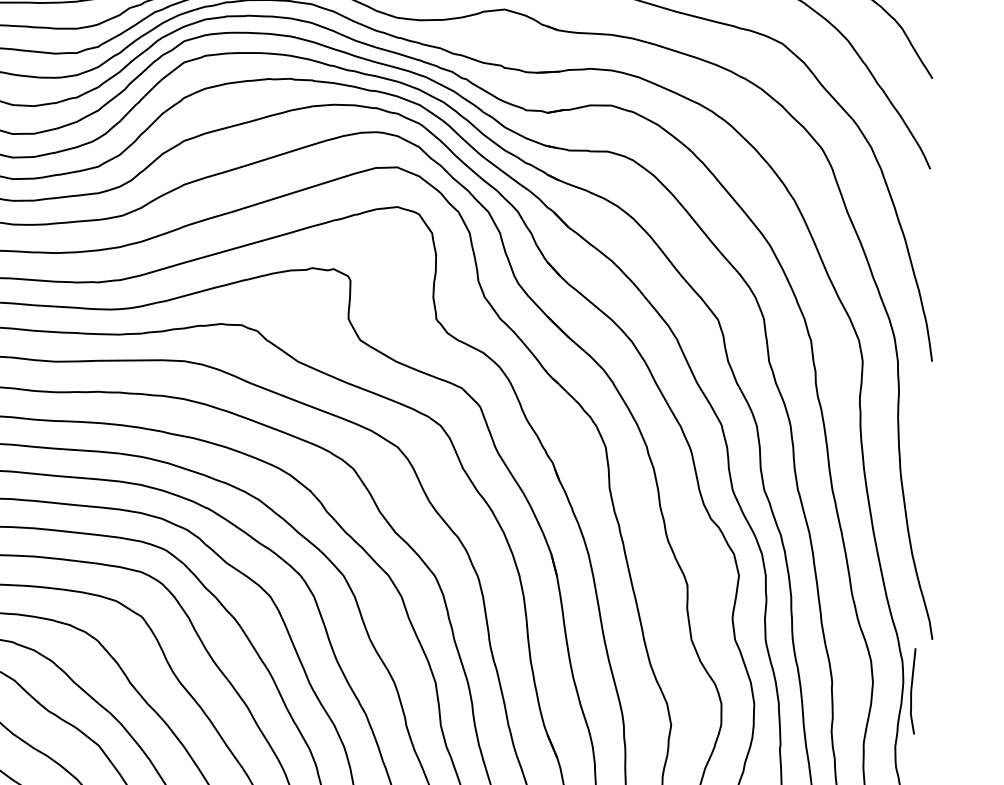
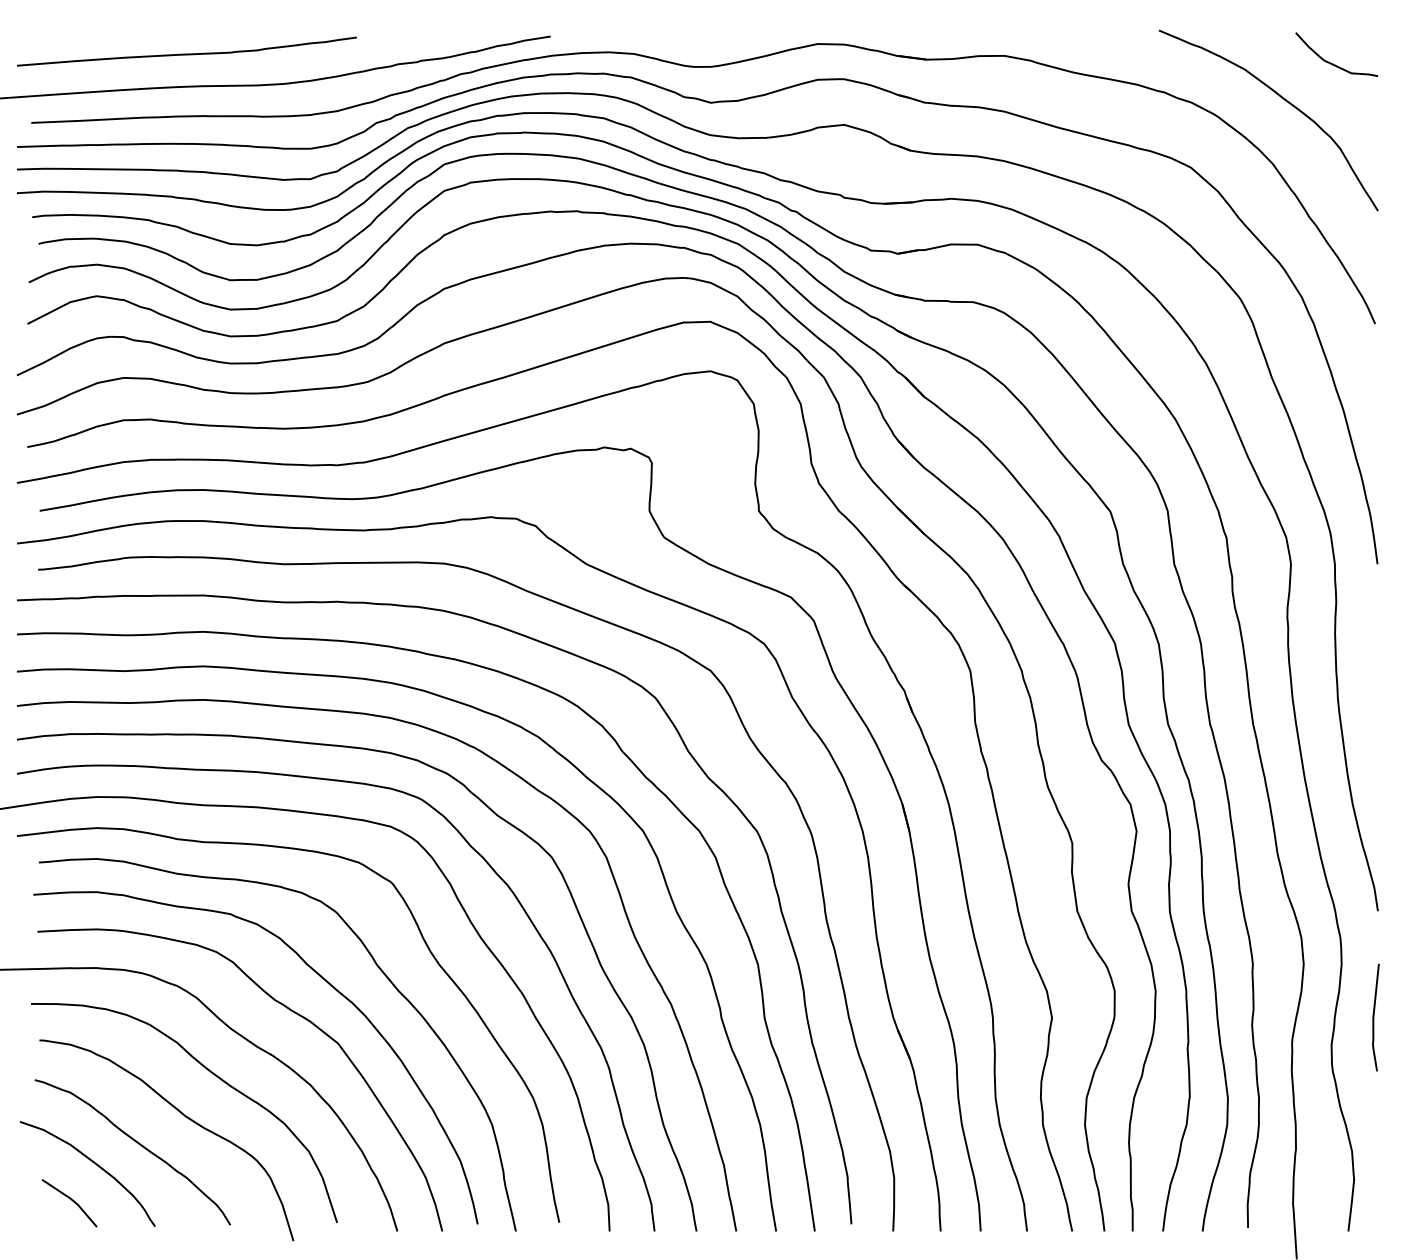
curve: (912, 691) -> (1374, 1017), moved

